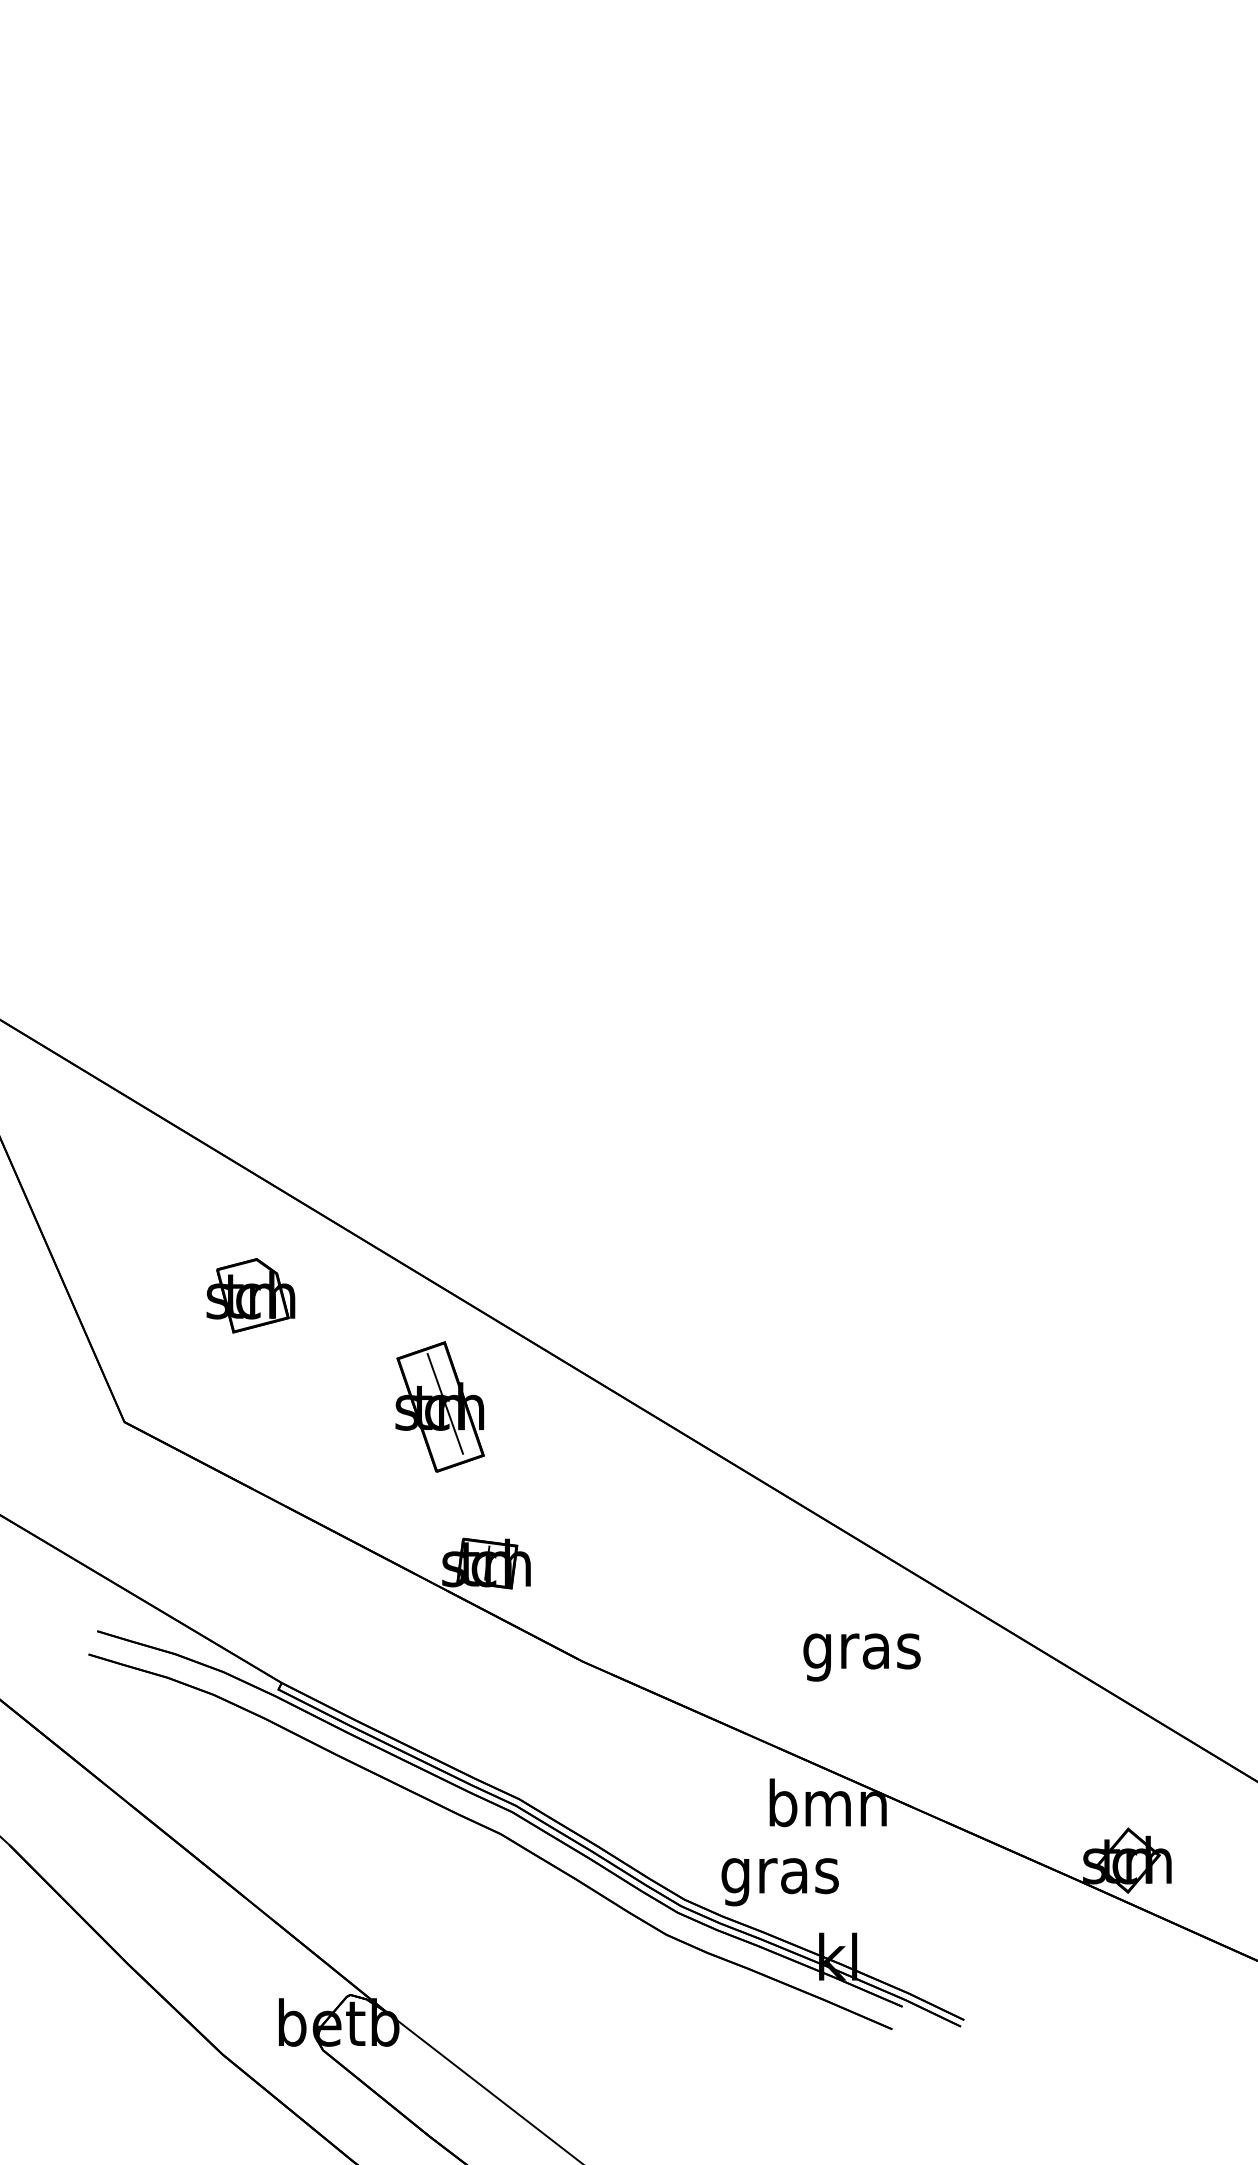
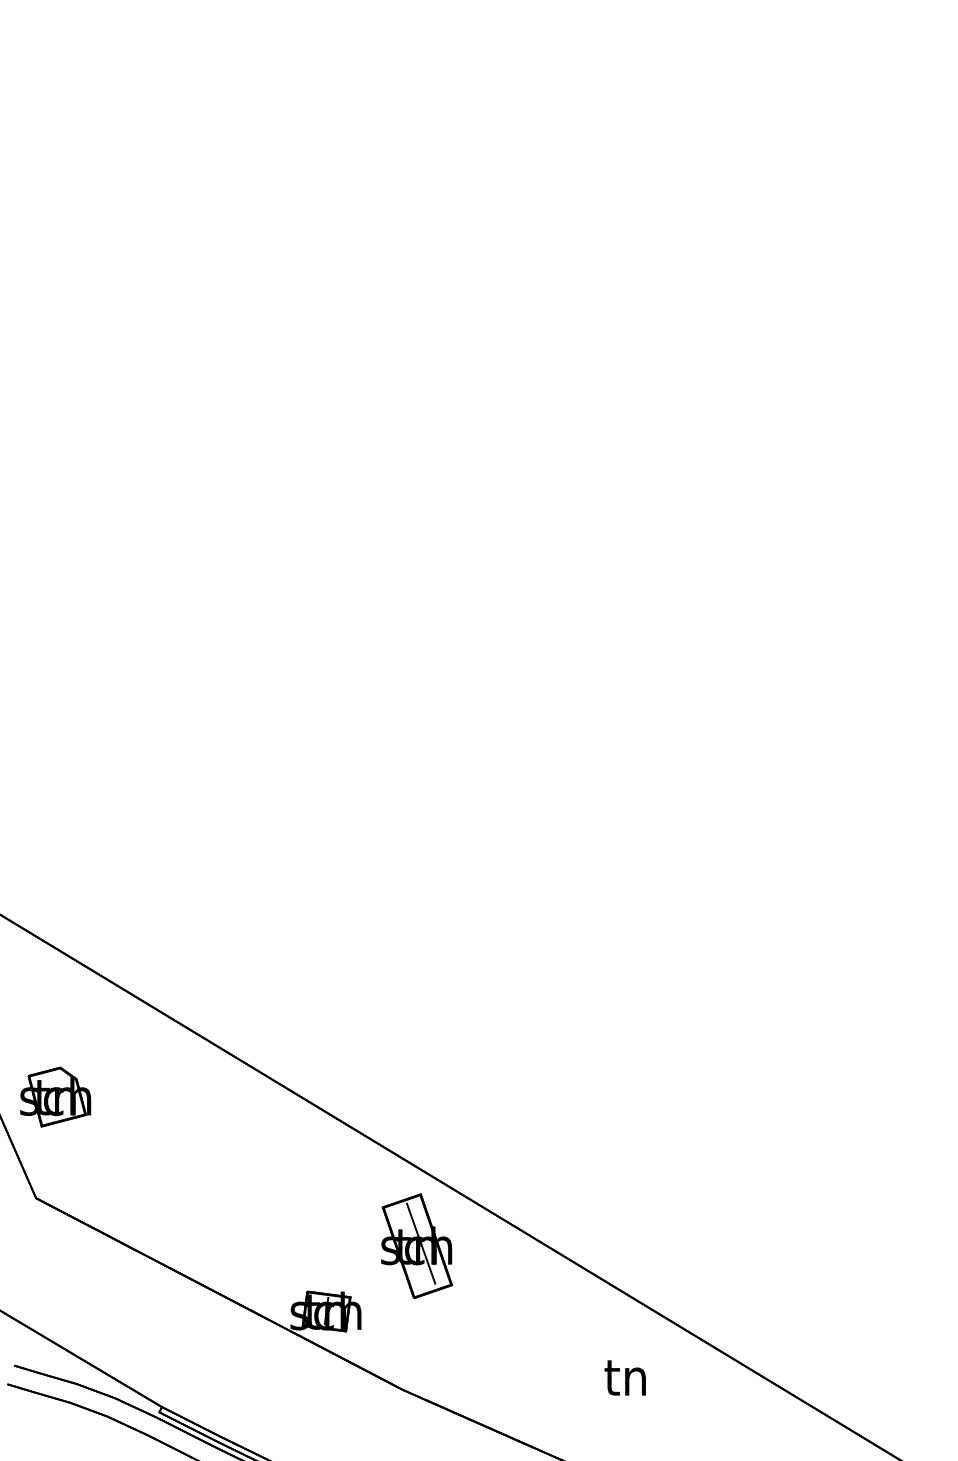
part: (250, 1295) -> (55, 1096), moved
part: (439, 1406) -> (416, 1245), moved
text: (861, 1652) -> (626, 1382), gras -> tn

